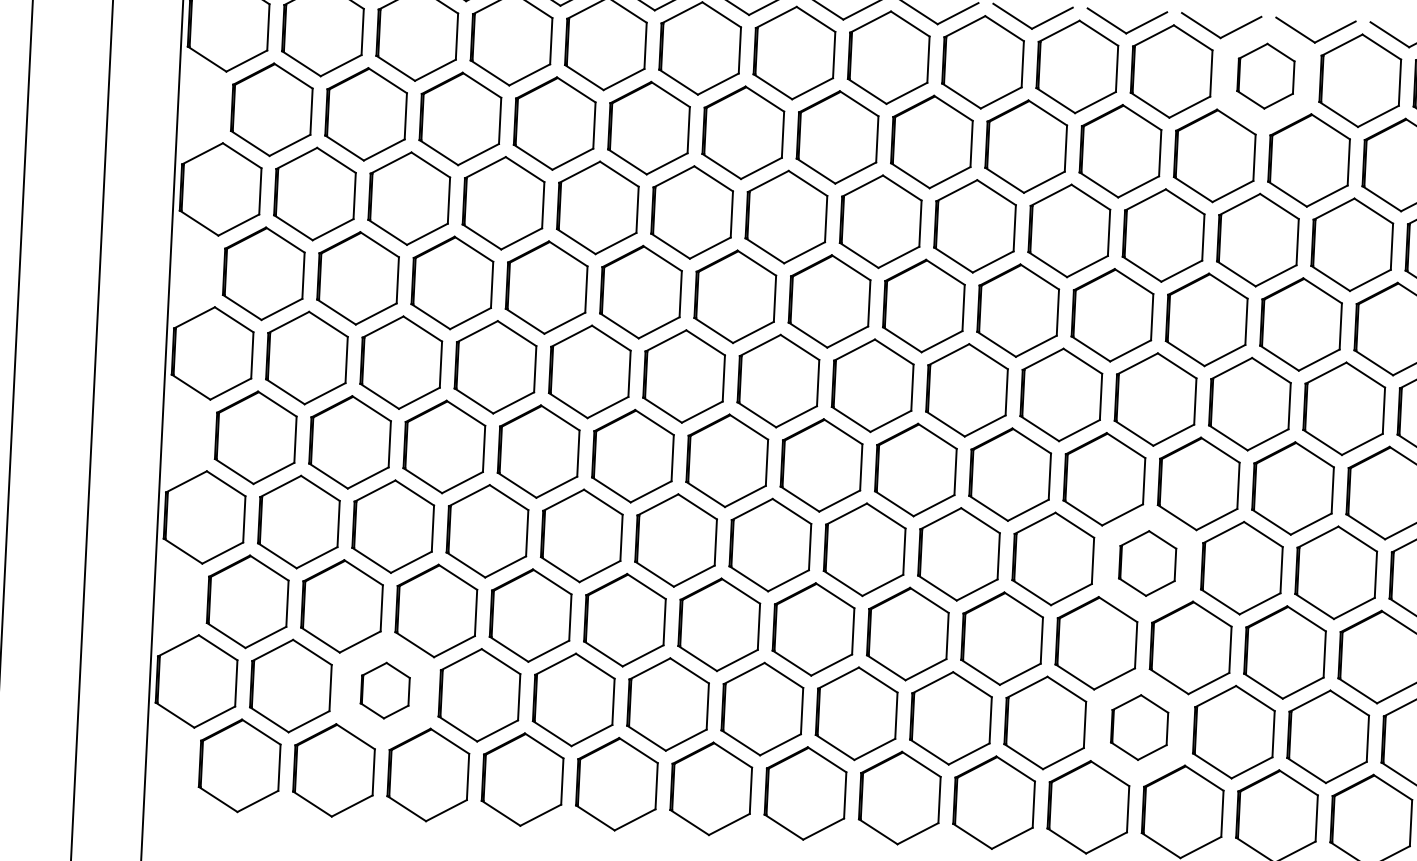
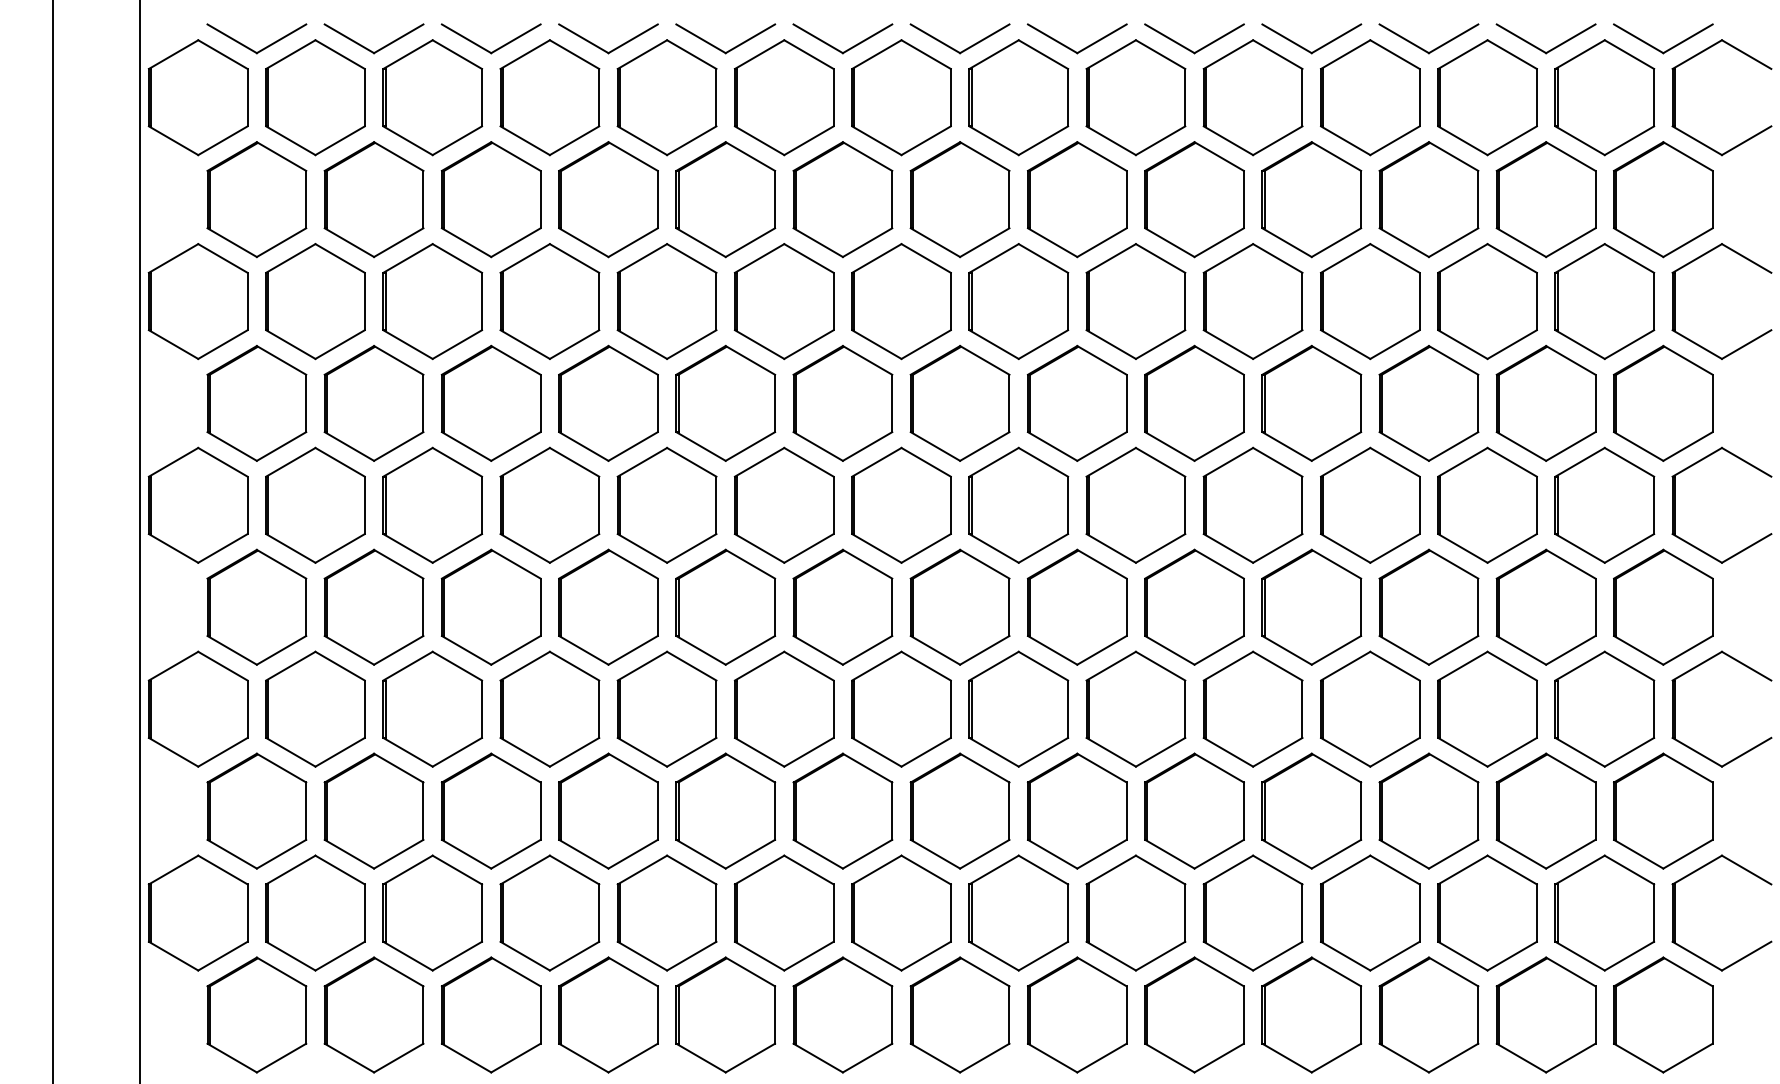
part: (1265, 76) -> (1487, 97), size x1.43
part: (1147, 563) -> (1370, 708), size x1.43
part: (385, 690) -> (432, 912), size x1.67
part: (1139, 727) -> (1370, 912), size x1.43

